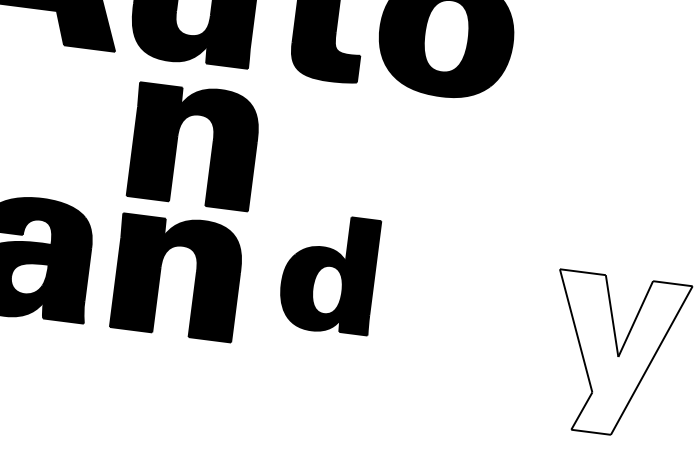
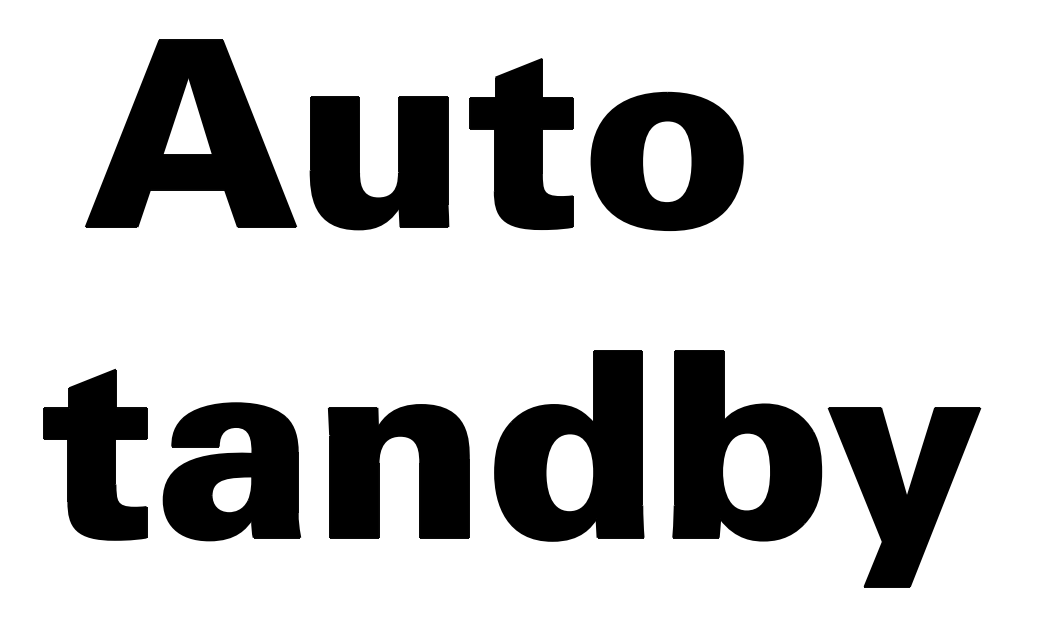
part: (177, 143) -> (379, 321), removed
part: (329, 273) -> (569, 445), size x1.43
part: (484, 293) -> (747, 445), added
fill: (616, 355) -> (904, 496), added

